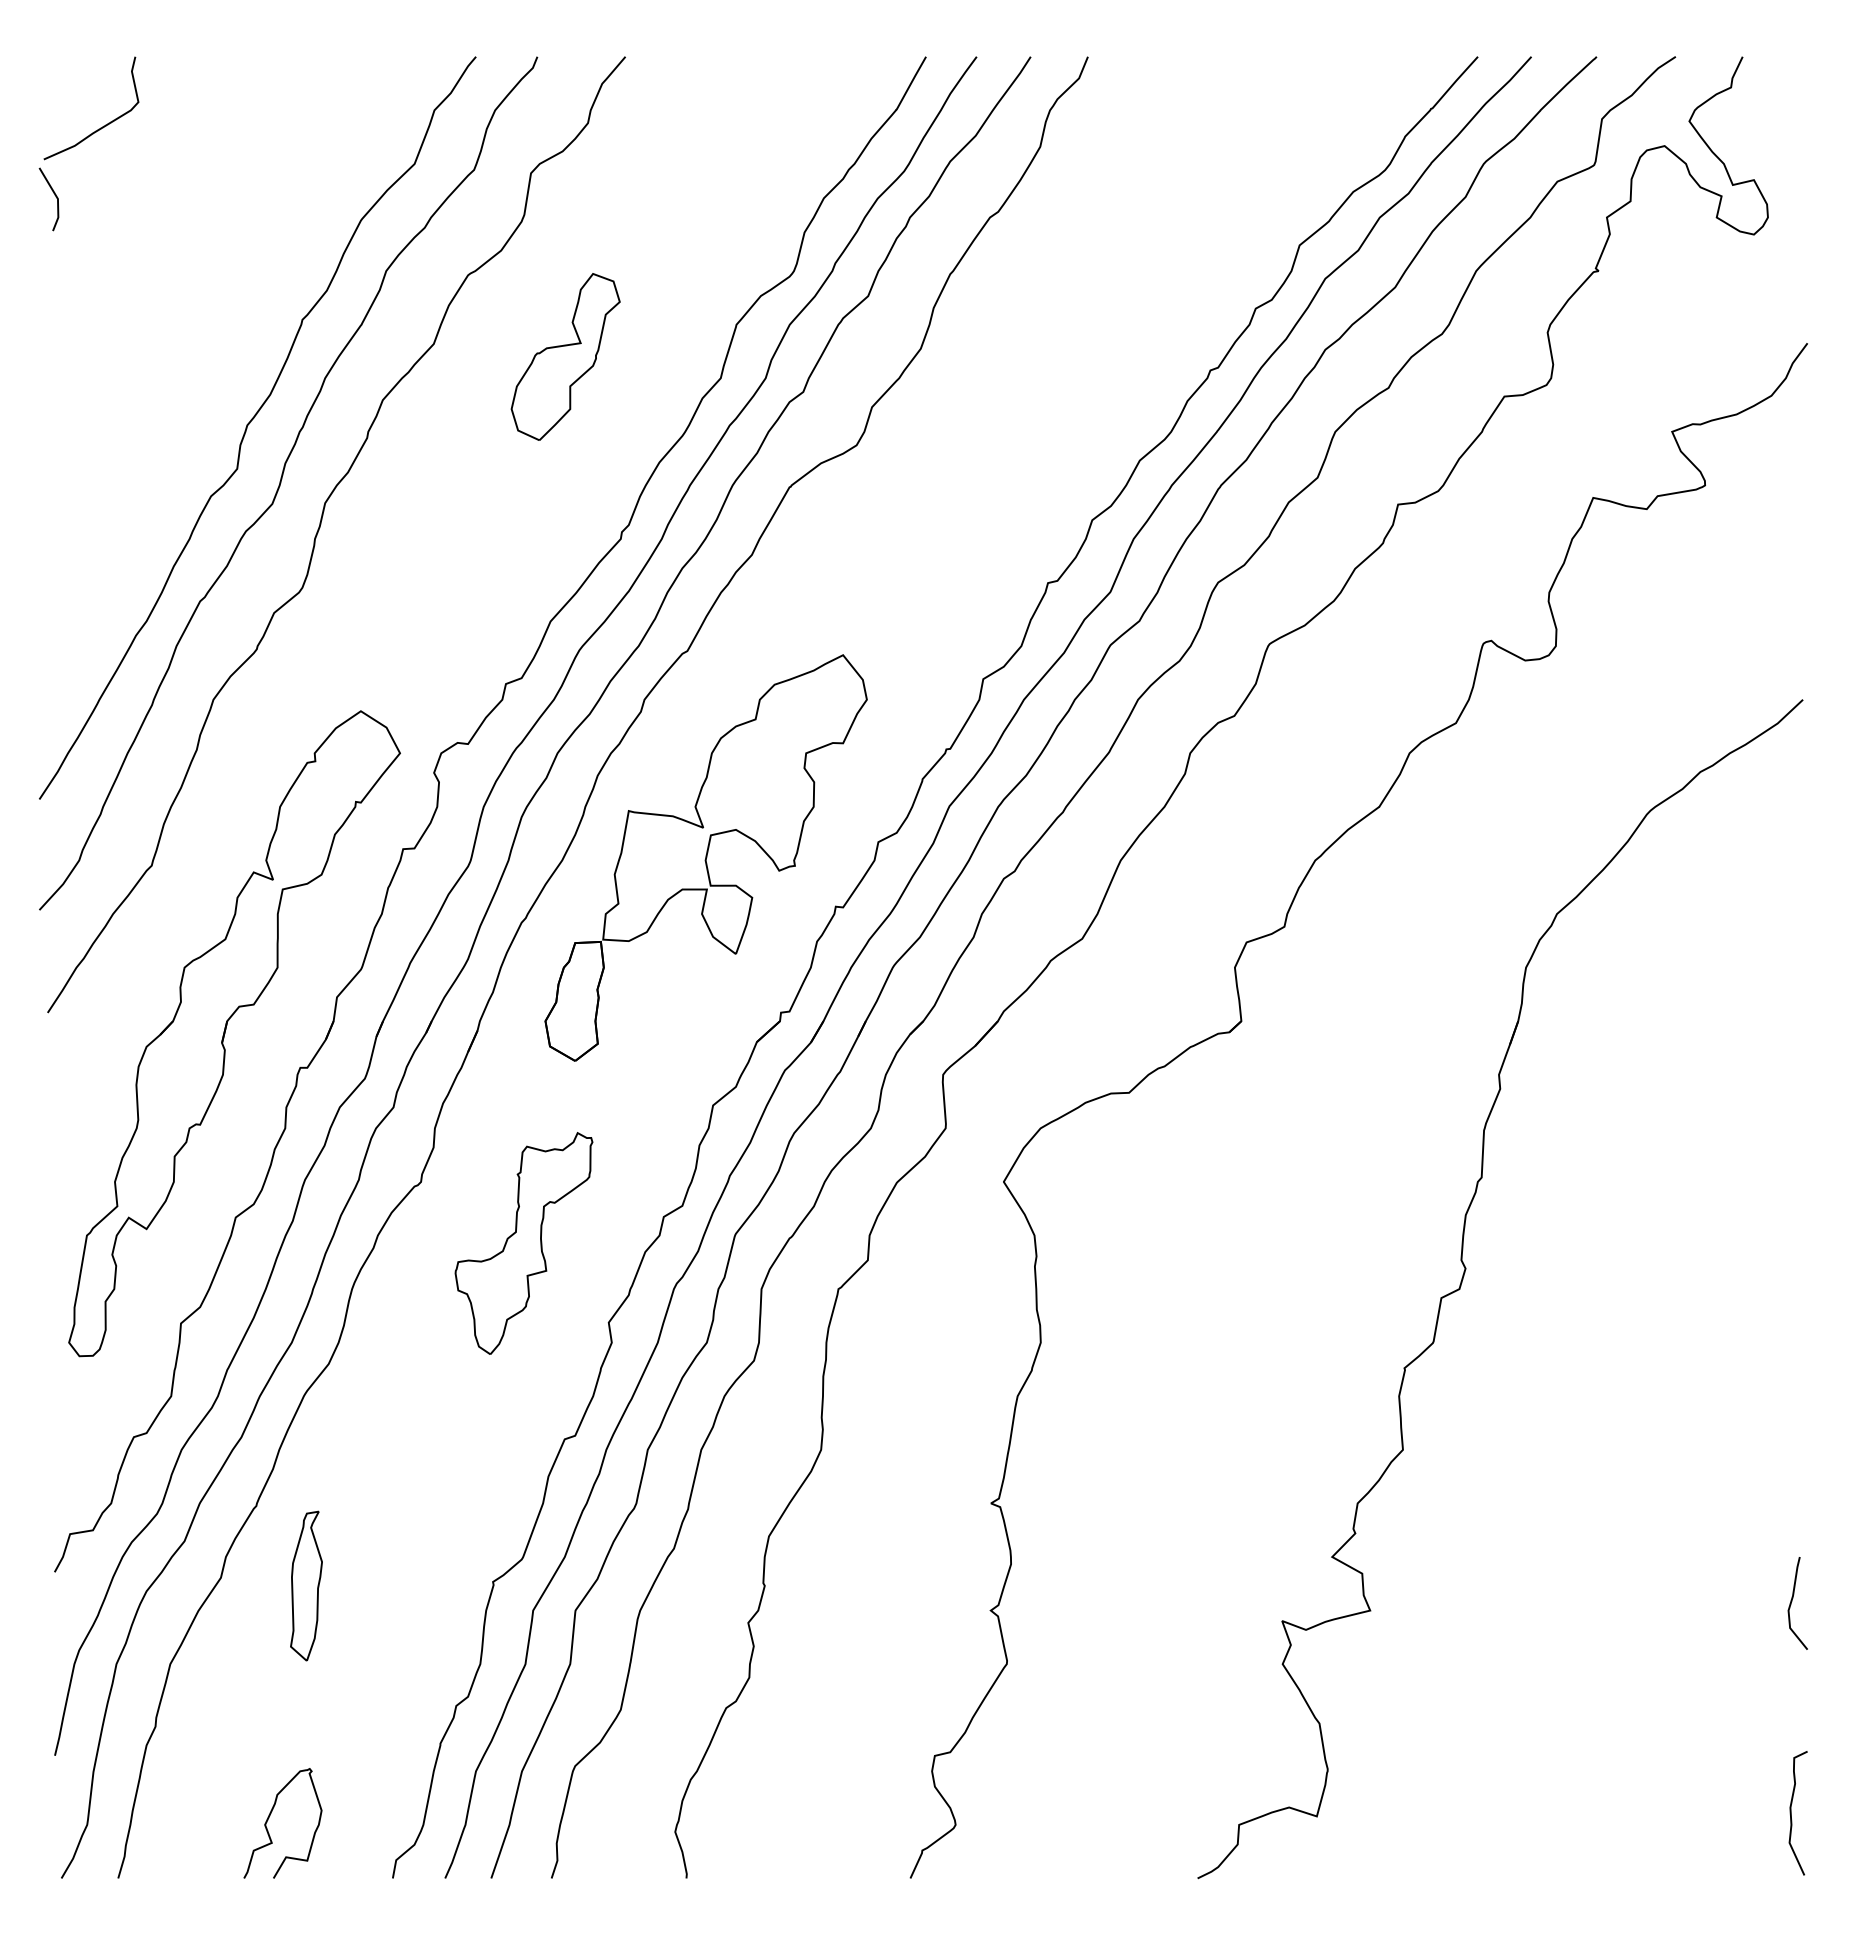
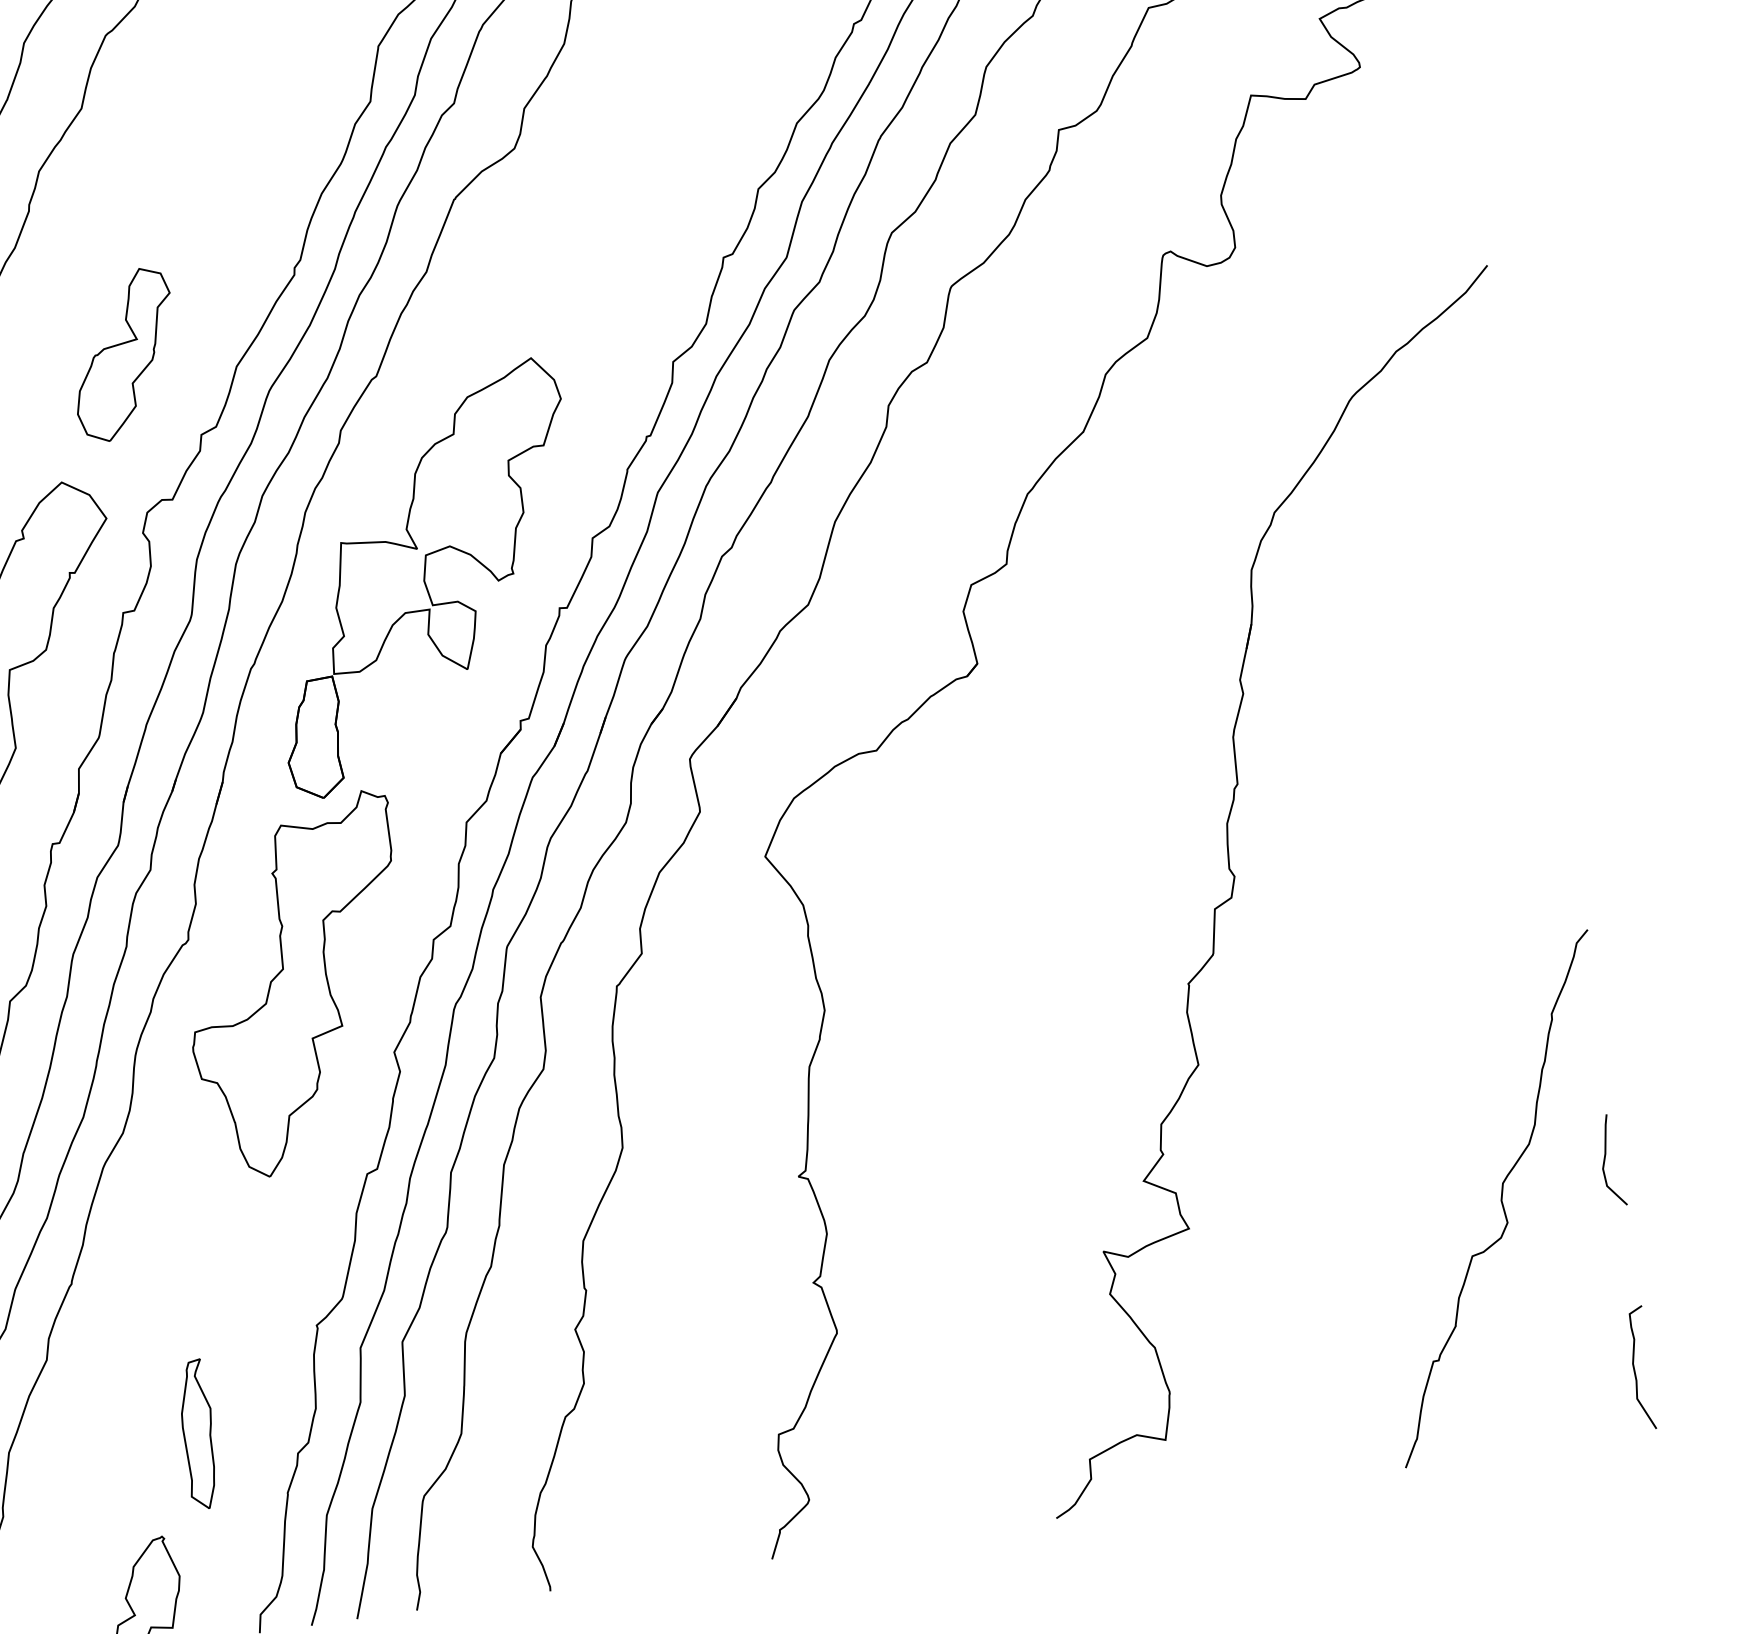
part: (565, 356) -> (123, 354), moved
part: (523, 1243) -> (298, 986), size x1.67
part: (306, 1585) -> (198, 1433), moved
curve: (1682, 1626) -> (1500, 1199), added

